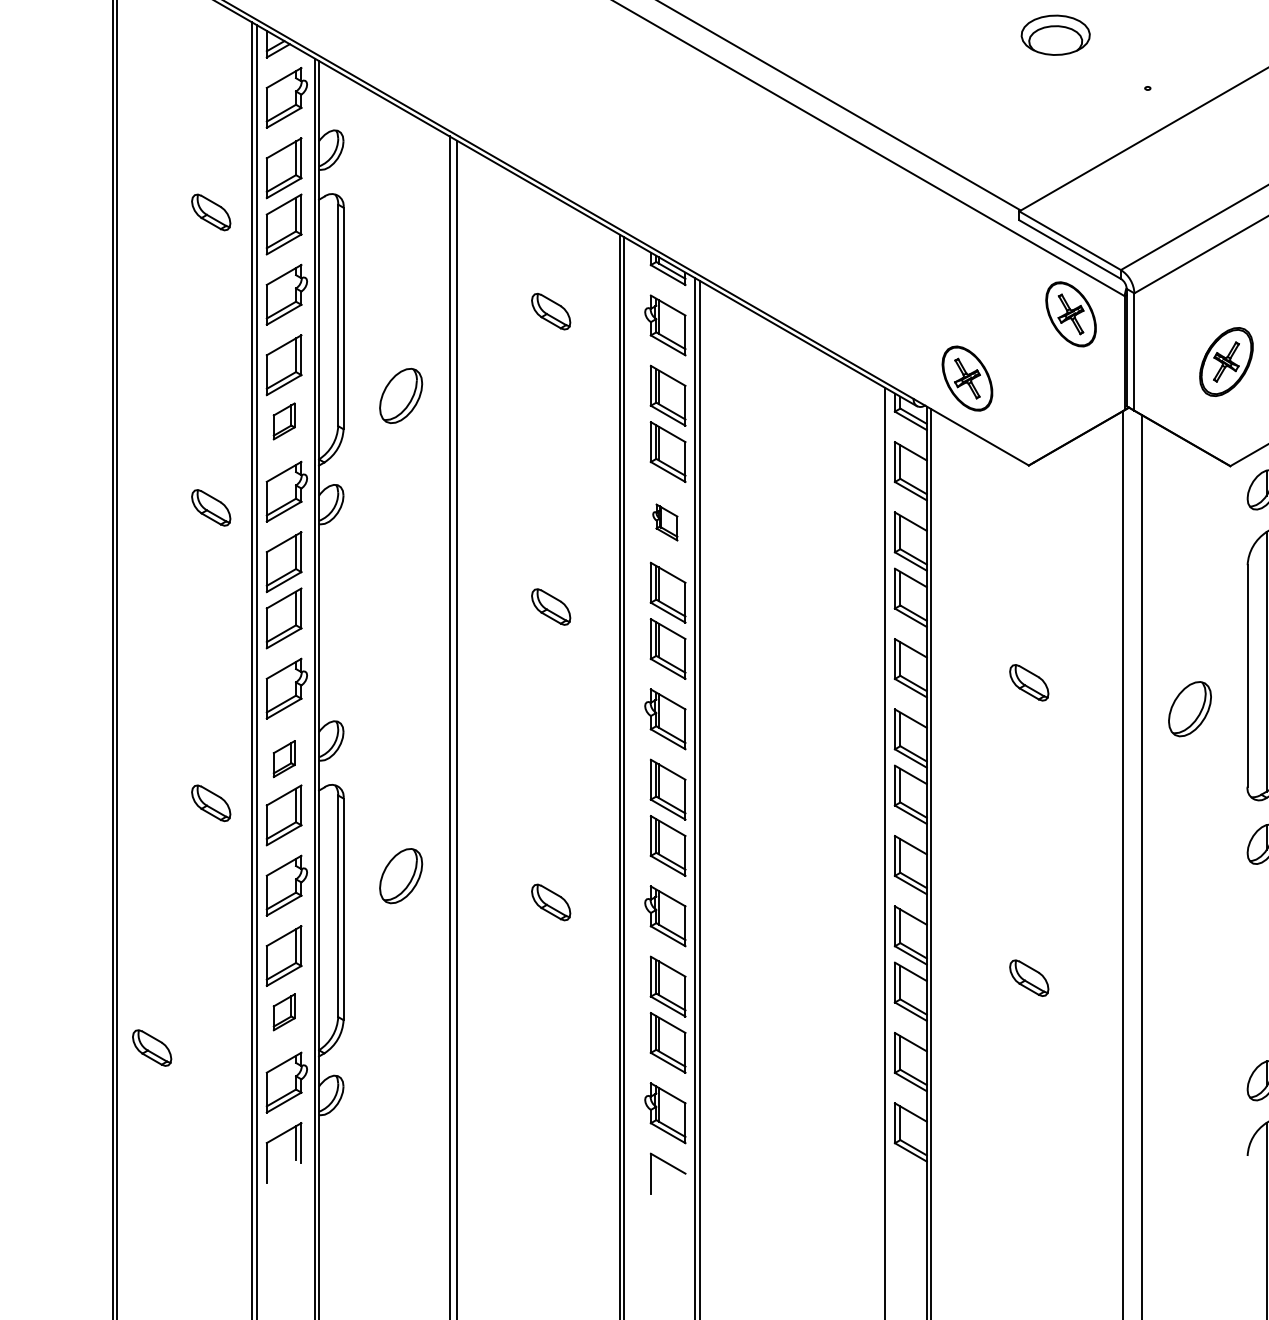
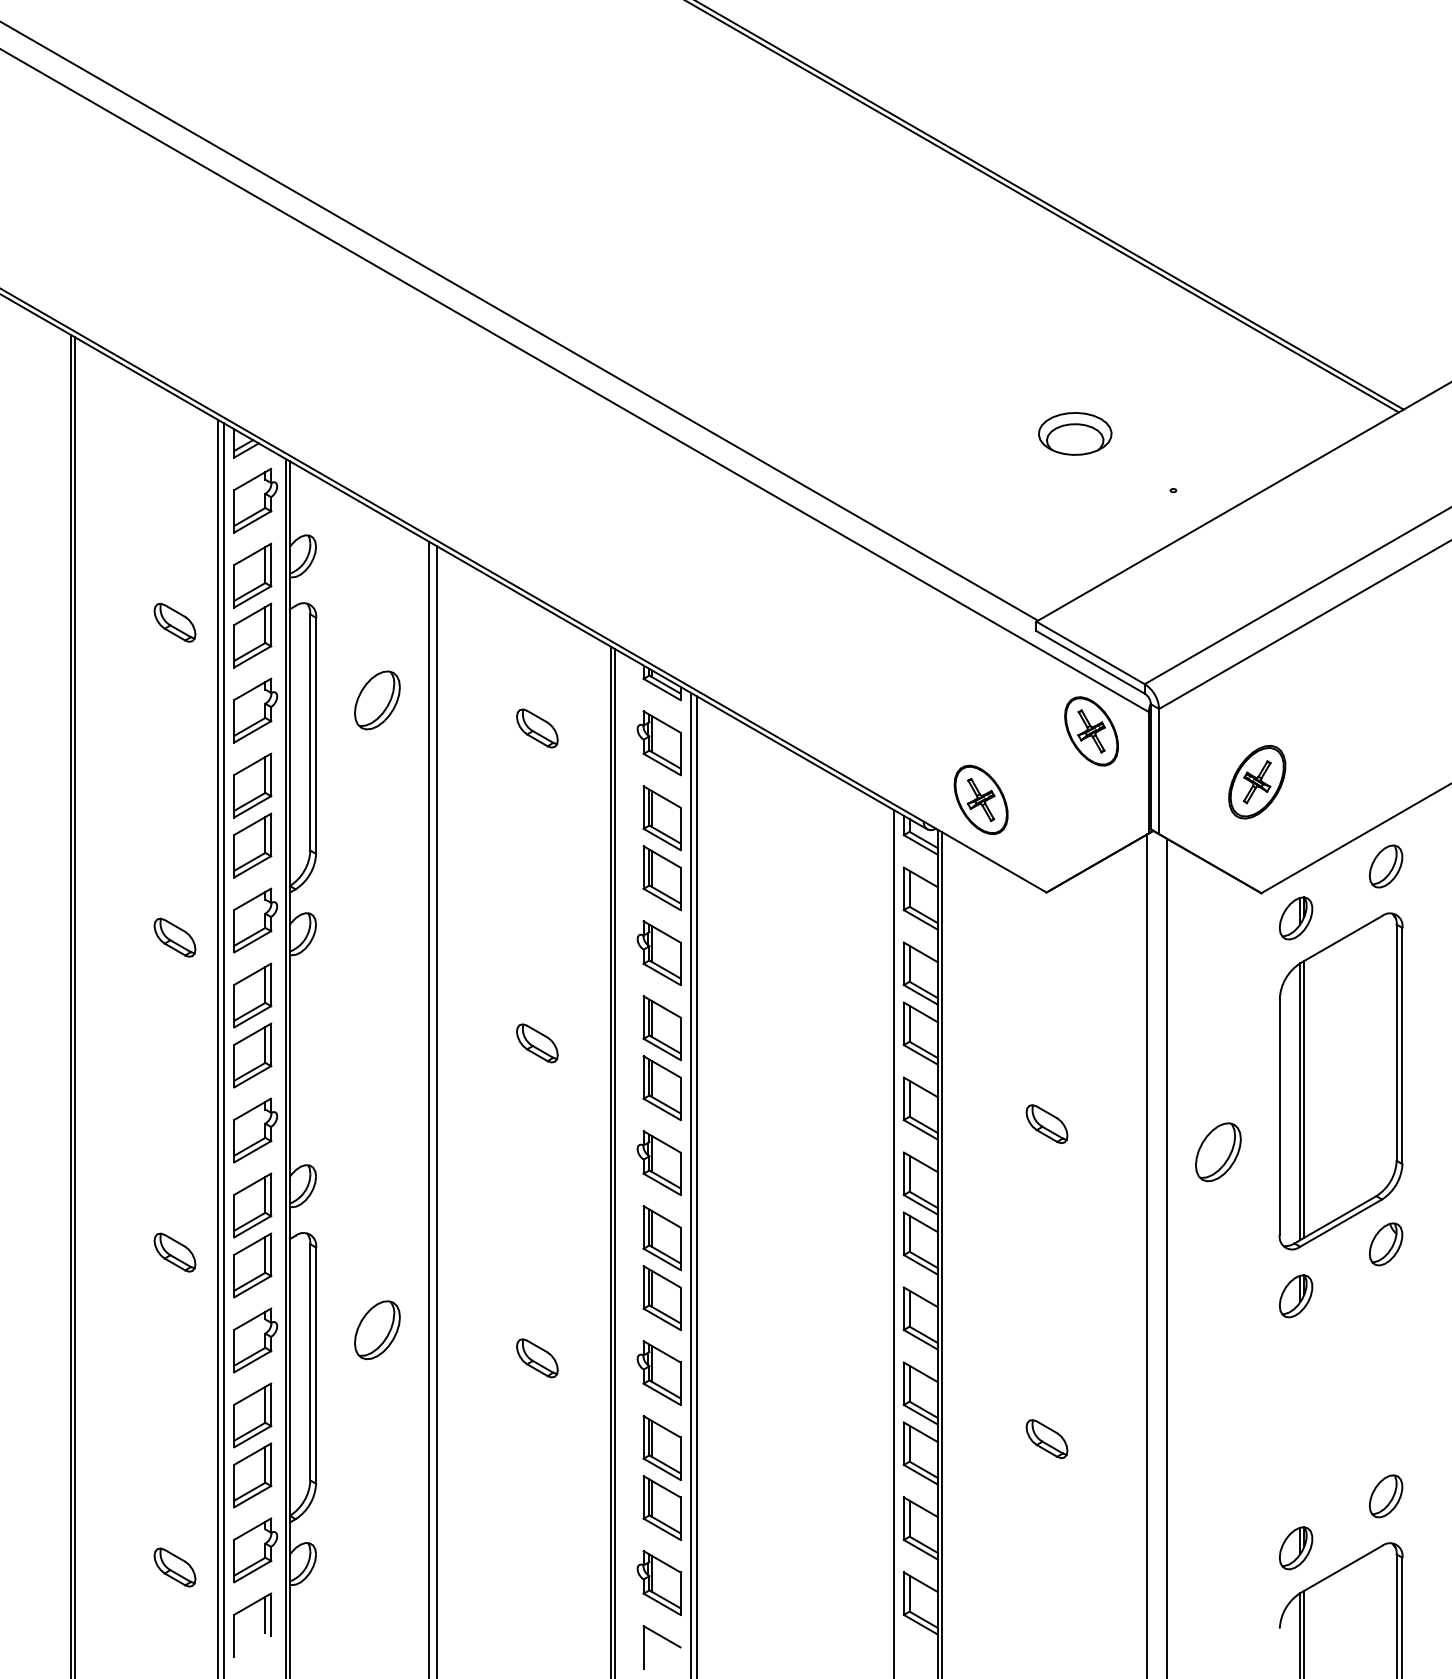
part: (401, 396) -> (377, 700), moved
part: (283, 421) -> (252, 845), size x1.67
part: (664, 522) -> (658, 953), size x1.67
part: (283, 759) -> (252, 1205), size x1.67
part: (283, 1012) -> (252, 1475), size x1.67
part: (151, 1048) -> (174, 1567), moved

